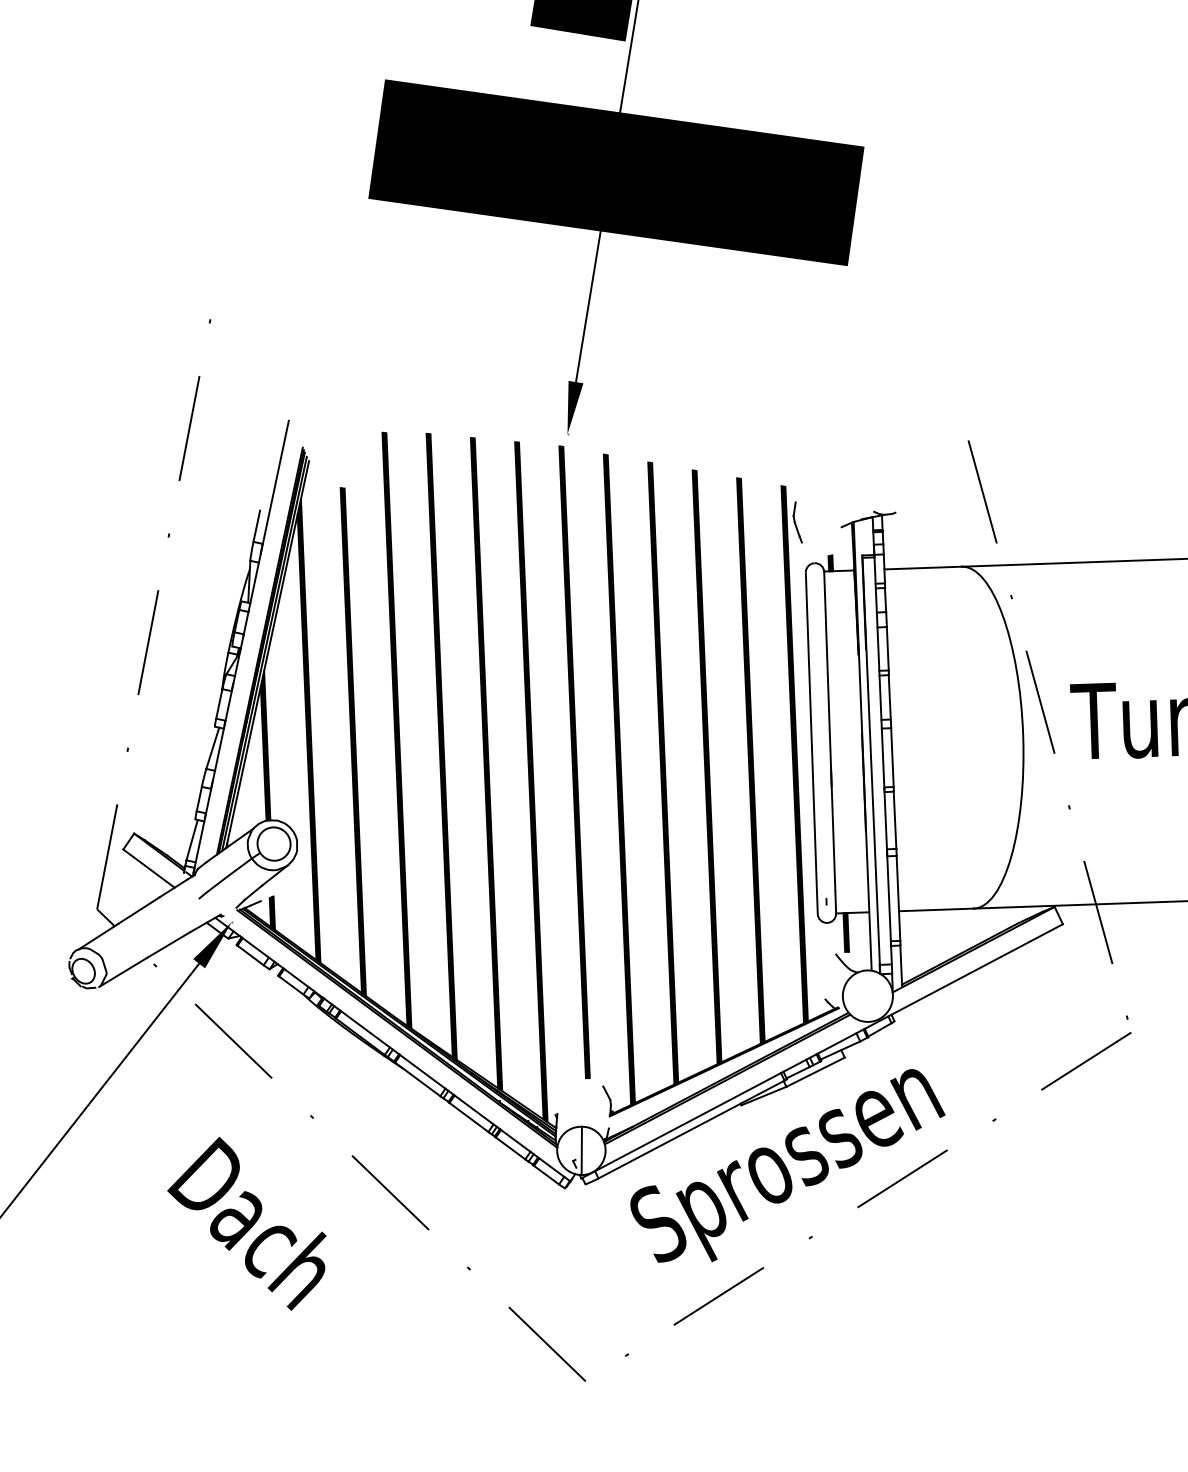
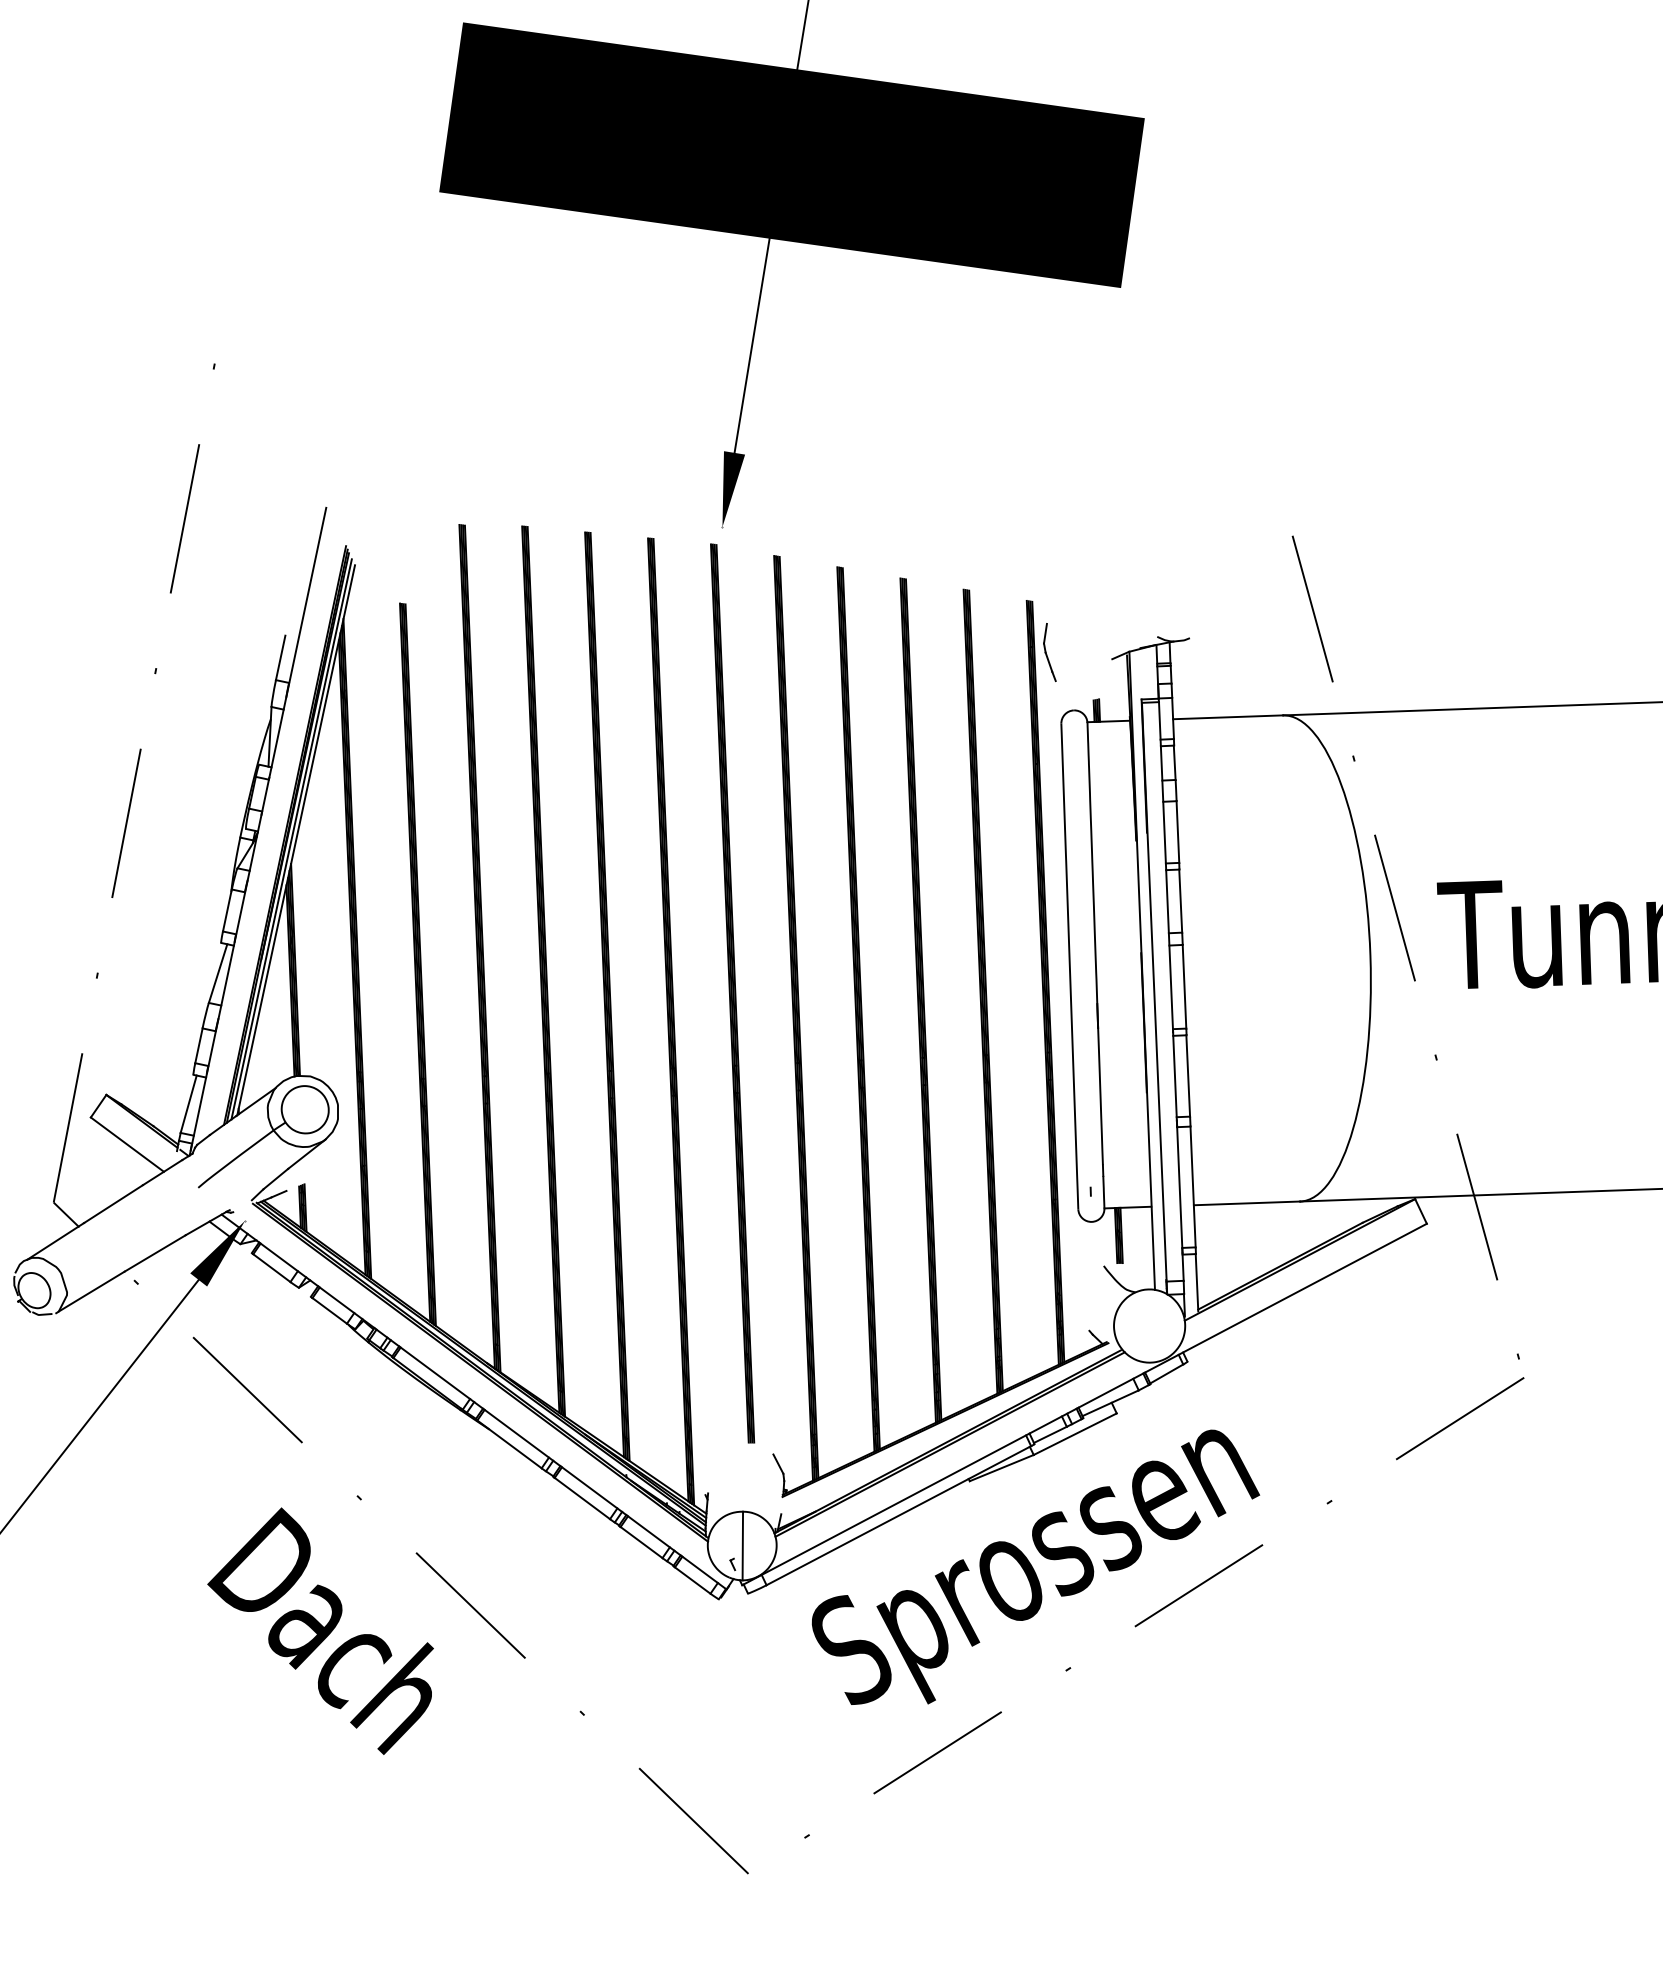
text: (246, 1223) -> (320, 1630), moved

